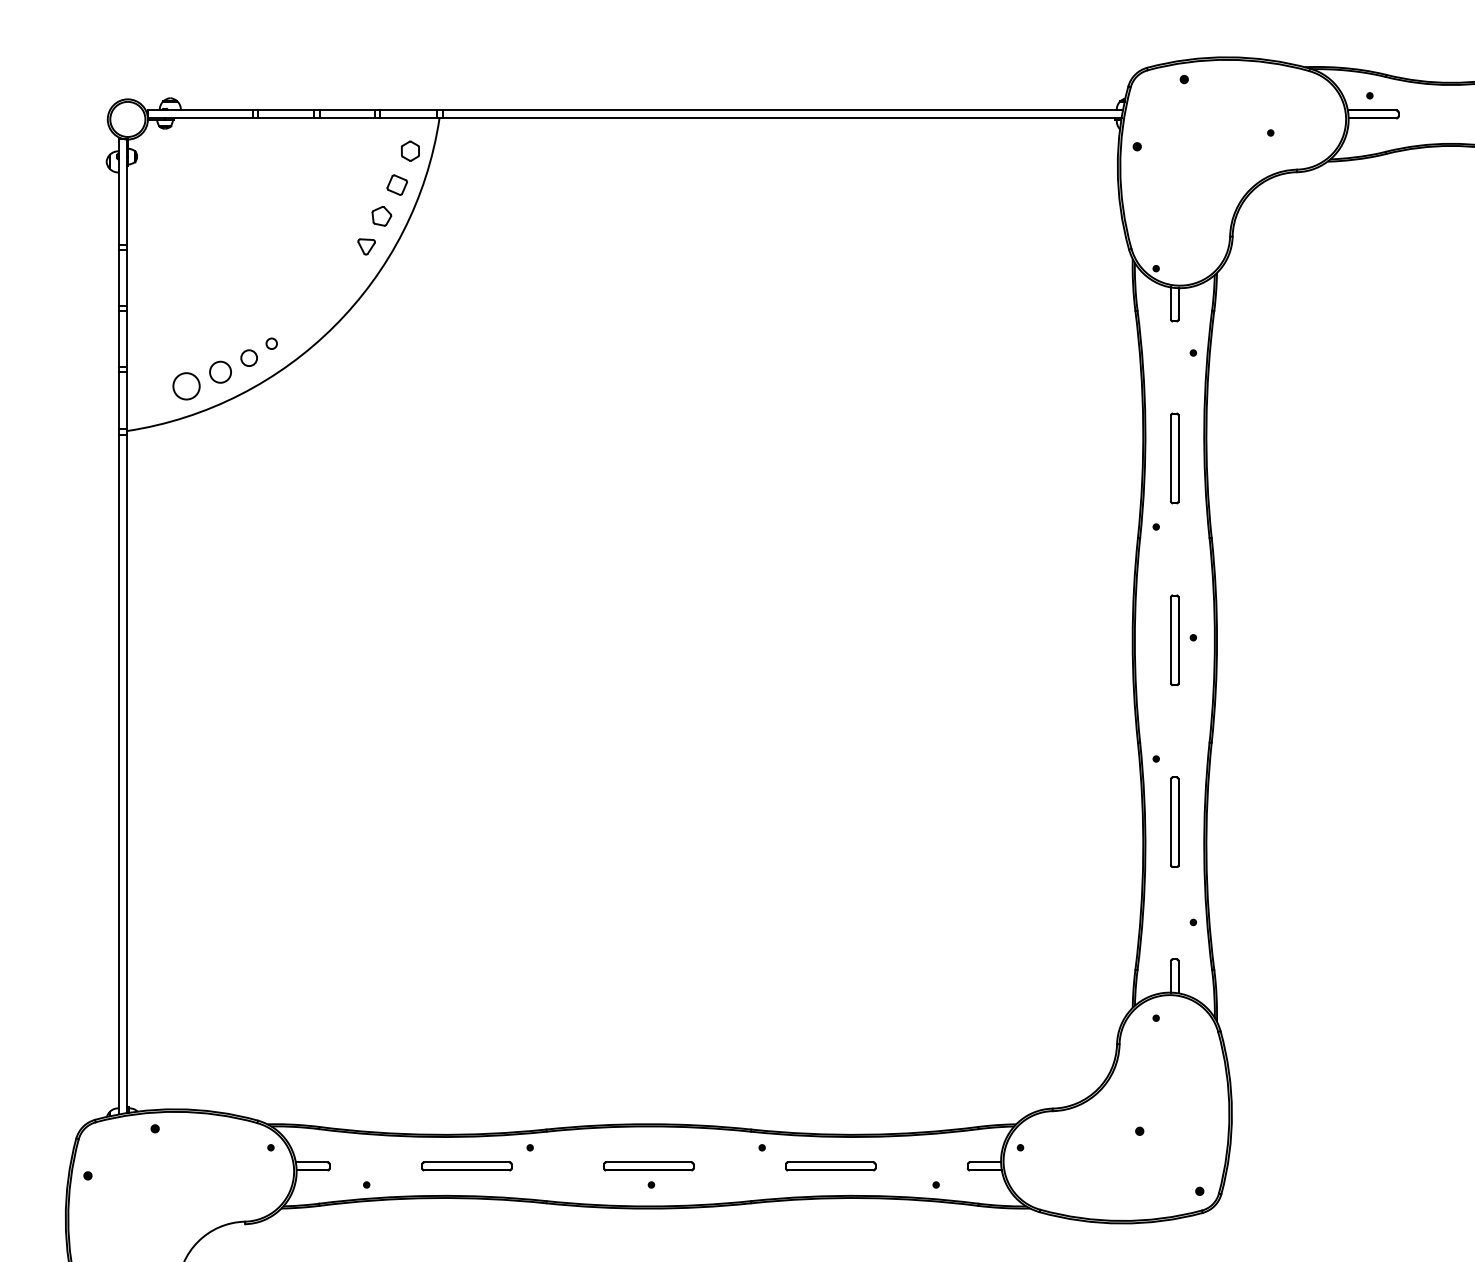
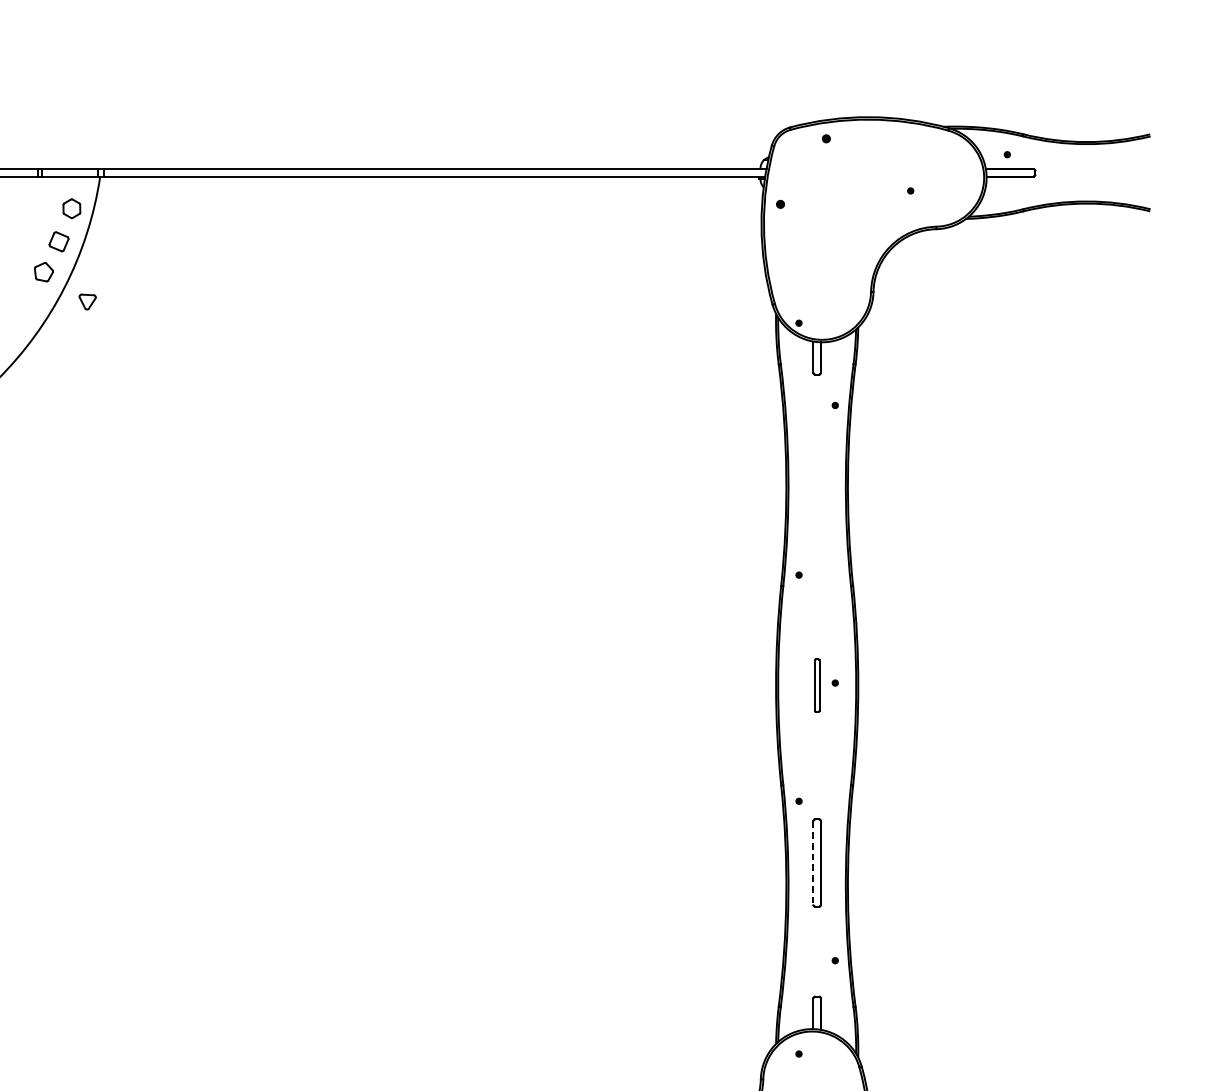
part: (366, 246) -> (87, 301), moved
part: (1174, 458) -> (816, 508), removed
part: (1174, 640) -> (816, 685), size x0.6
line: (1170, 822) -> (812, 863), solid -> dashed

